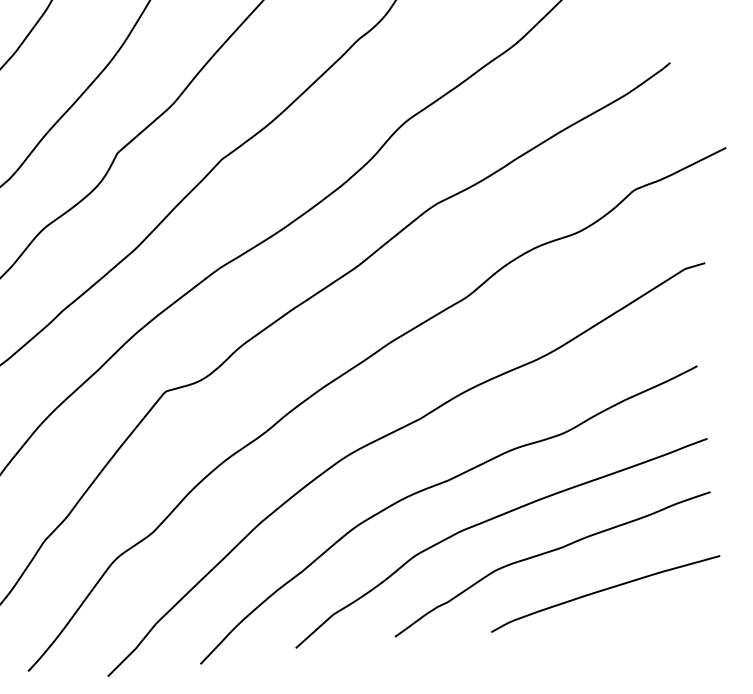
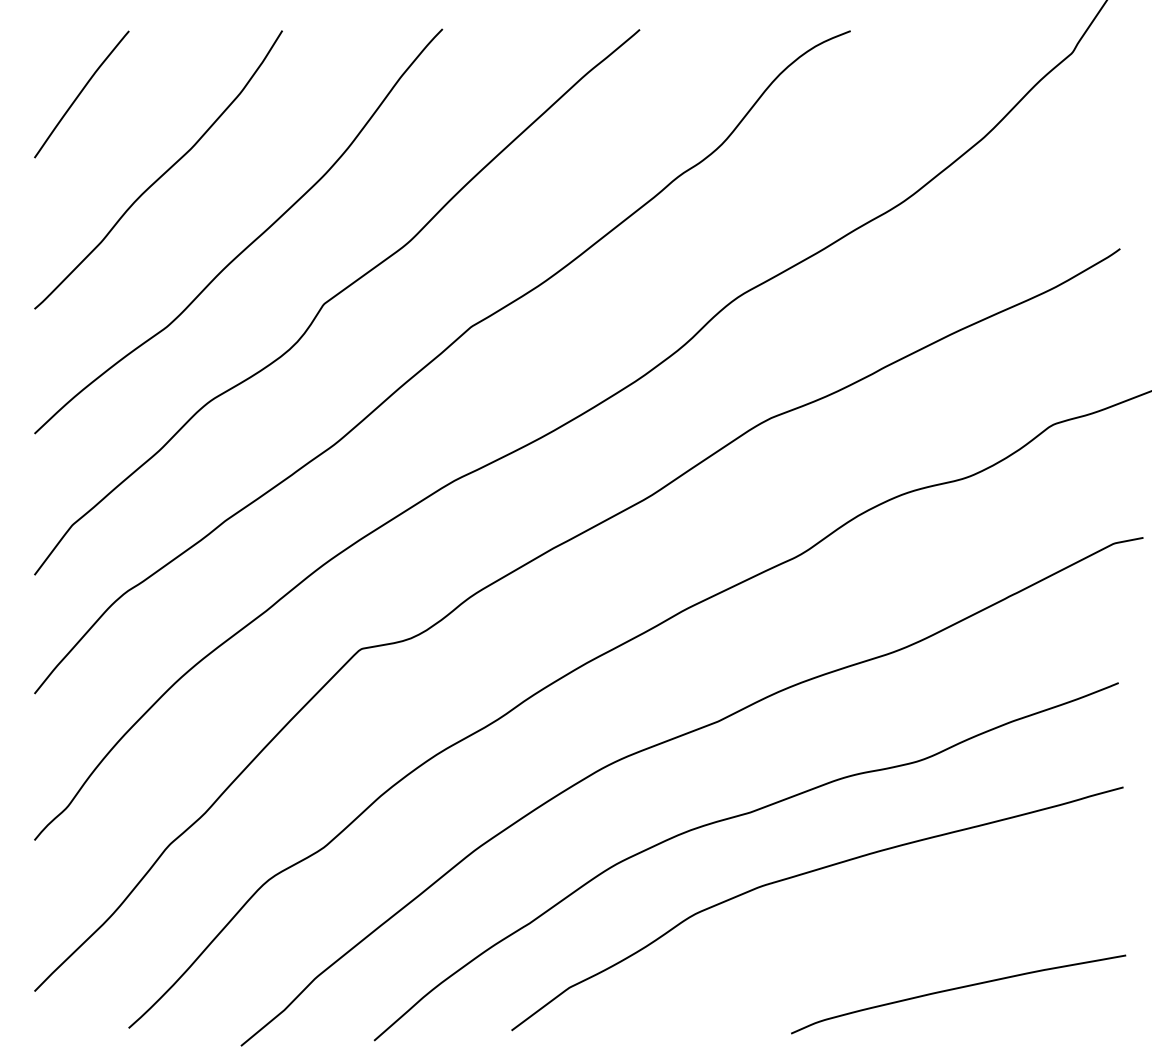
curve: (548, 552) -> (883, 928), removed

